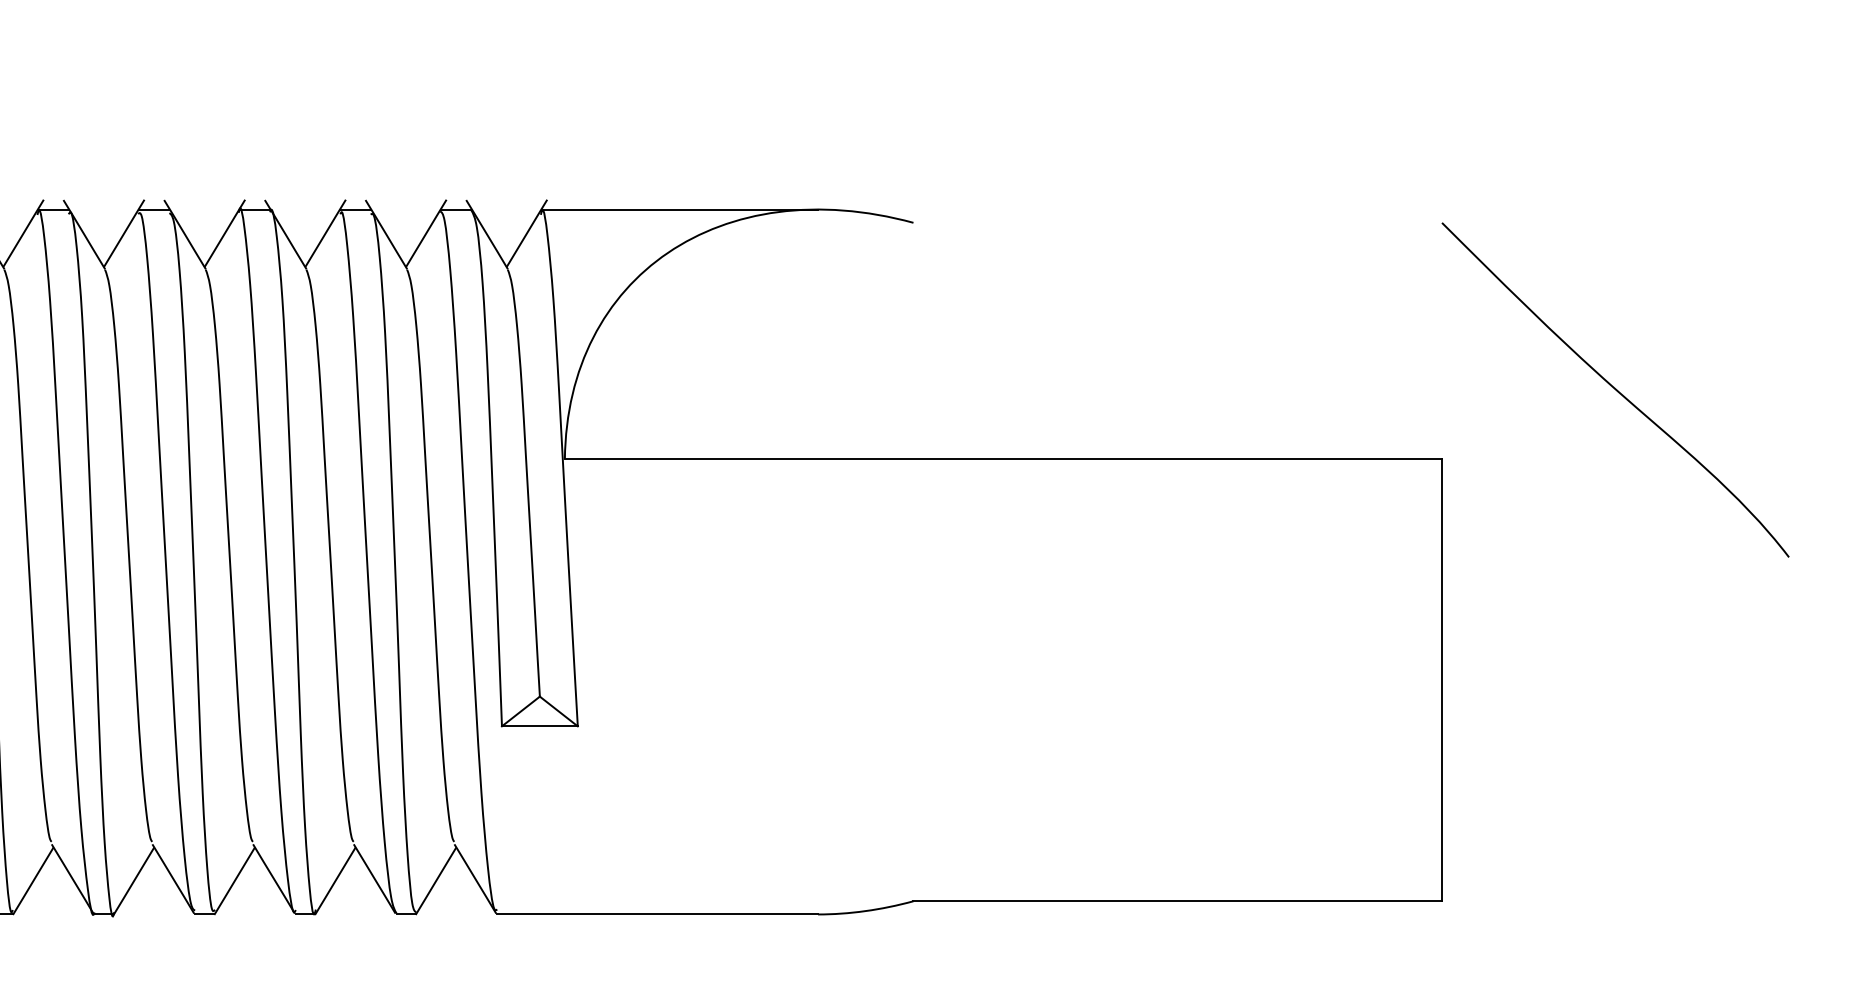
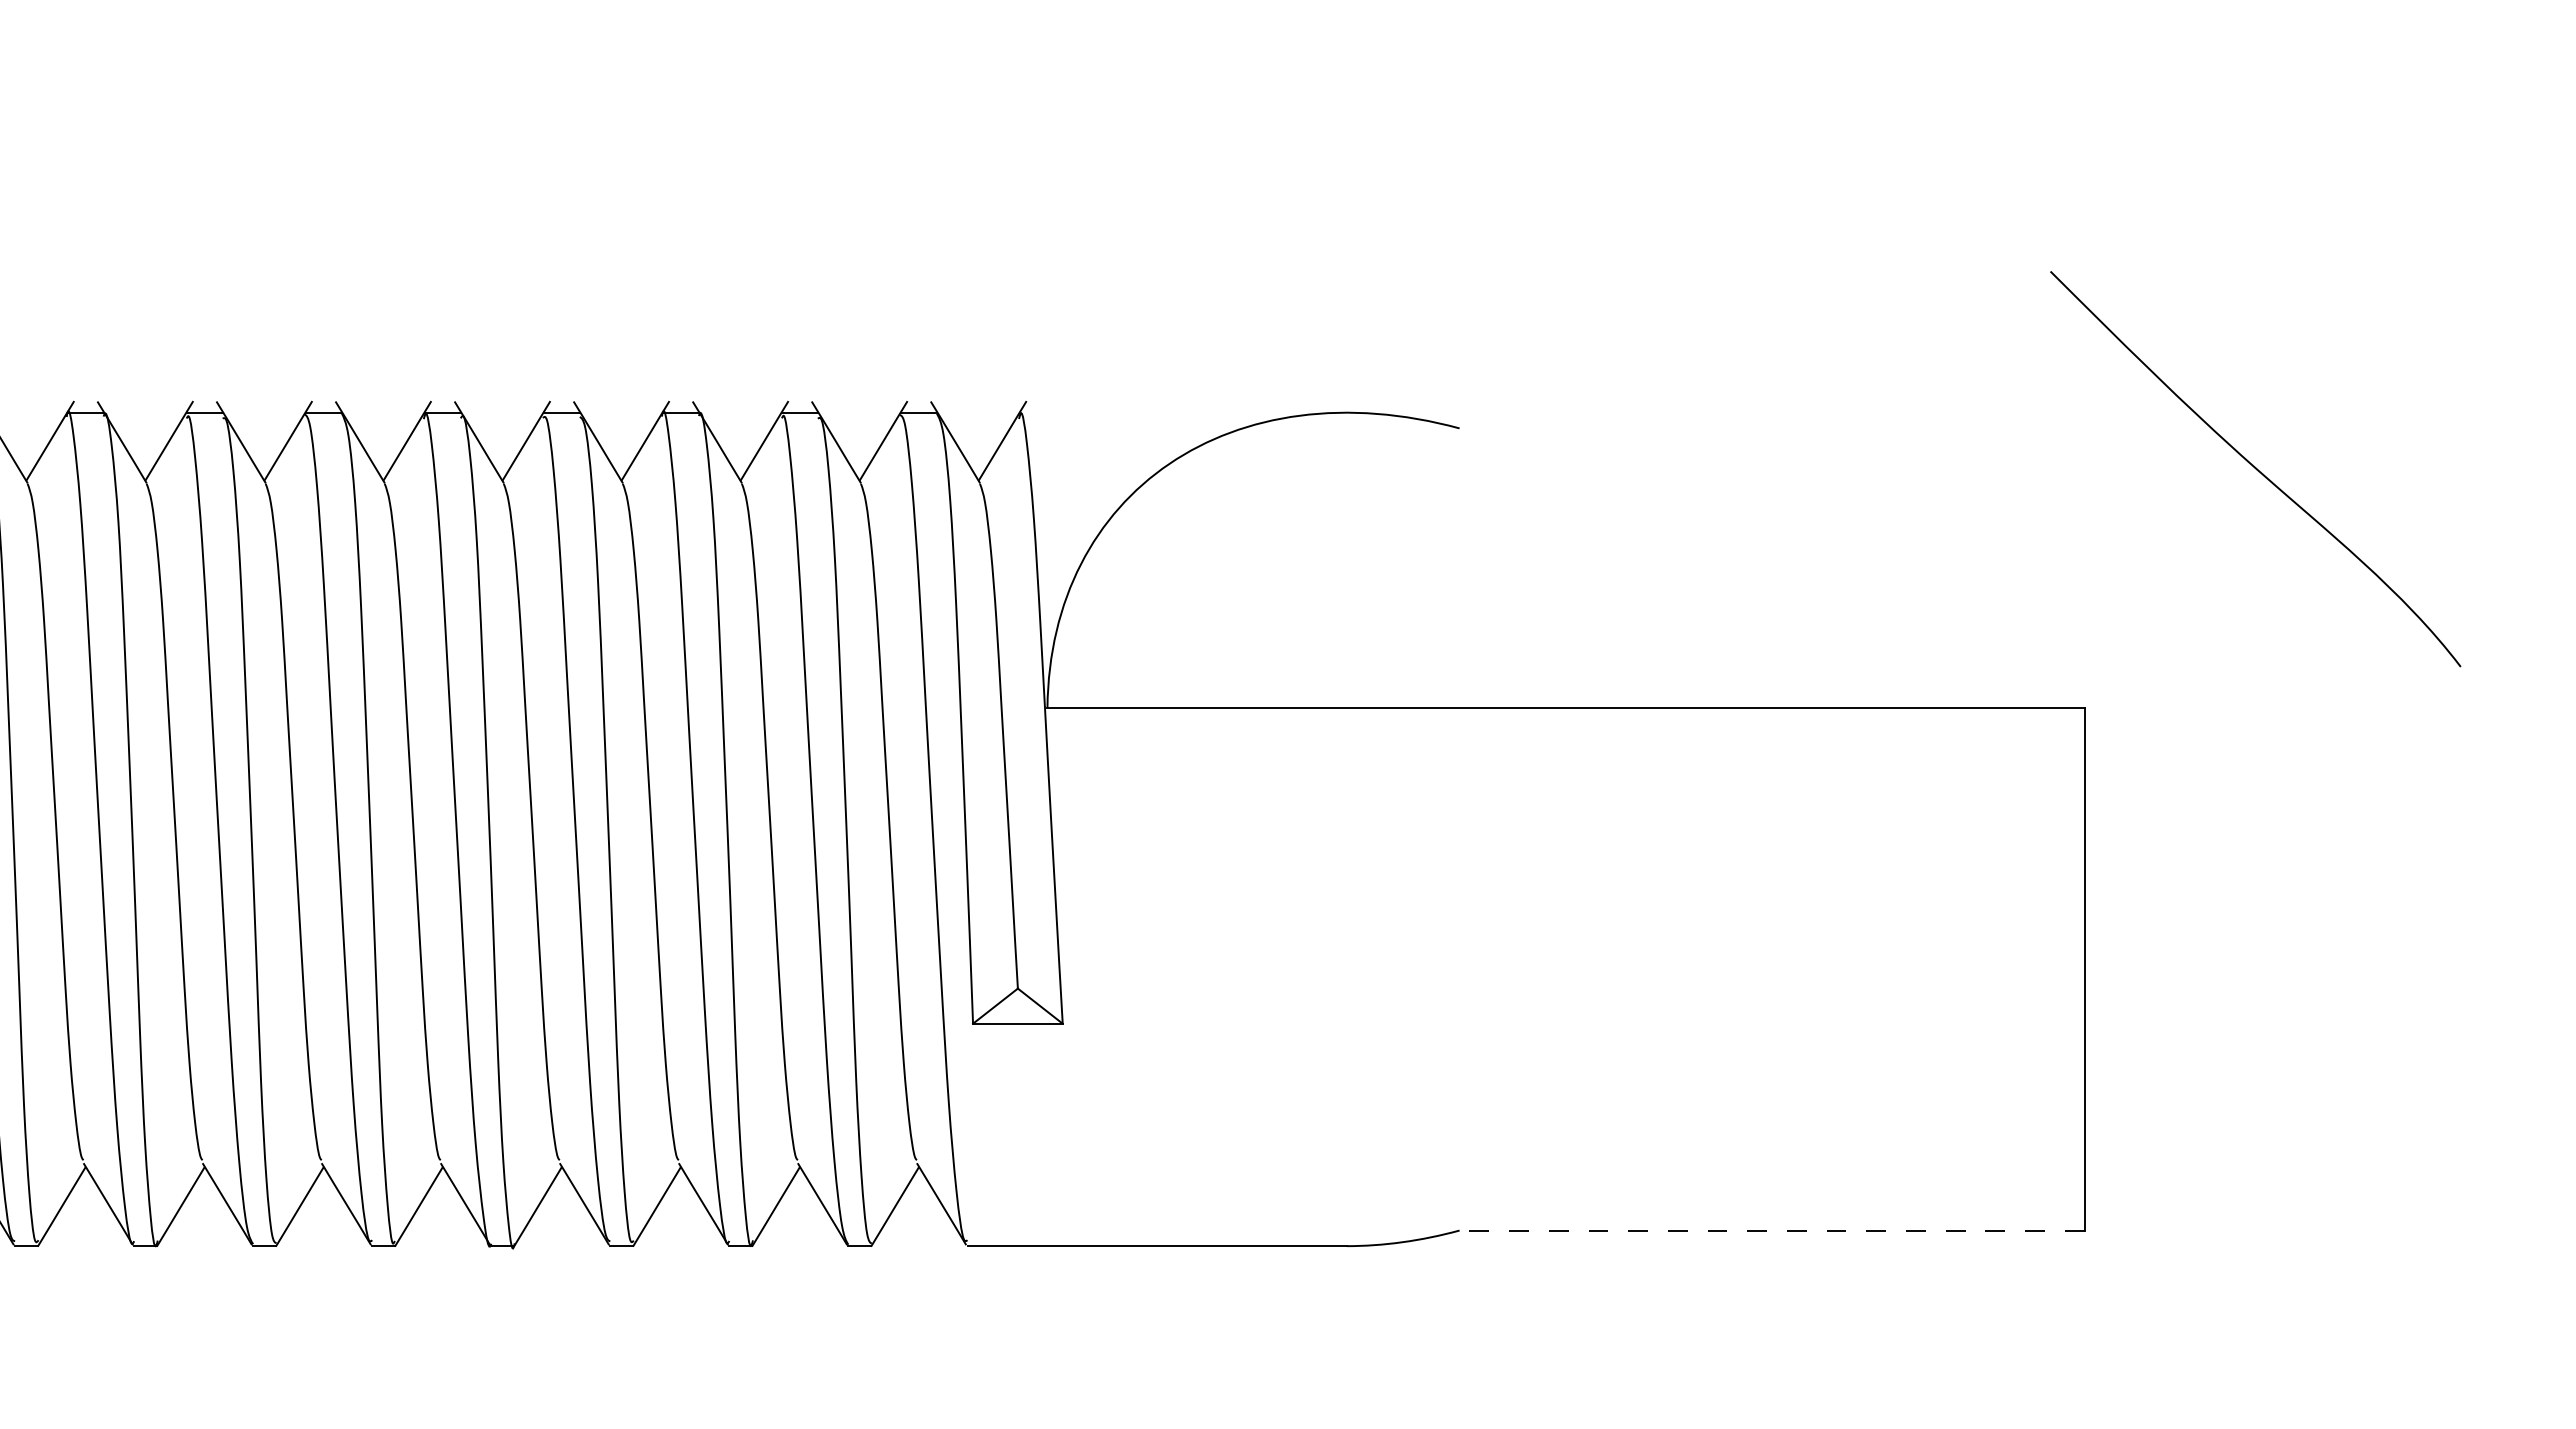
line: (679, 209) -> (1183, 412), removed
curve: (1615, 390) -> (2255, 469), moved
line: (1177, 901) -> (1771, 1230), solid -> dashed

